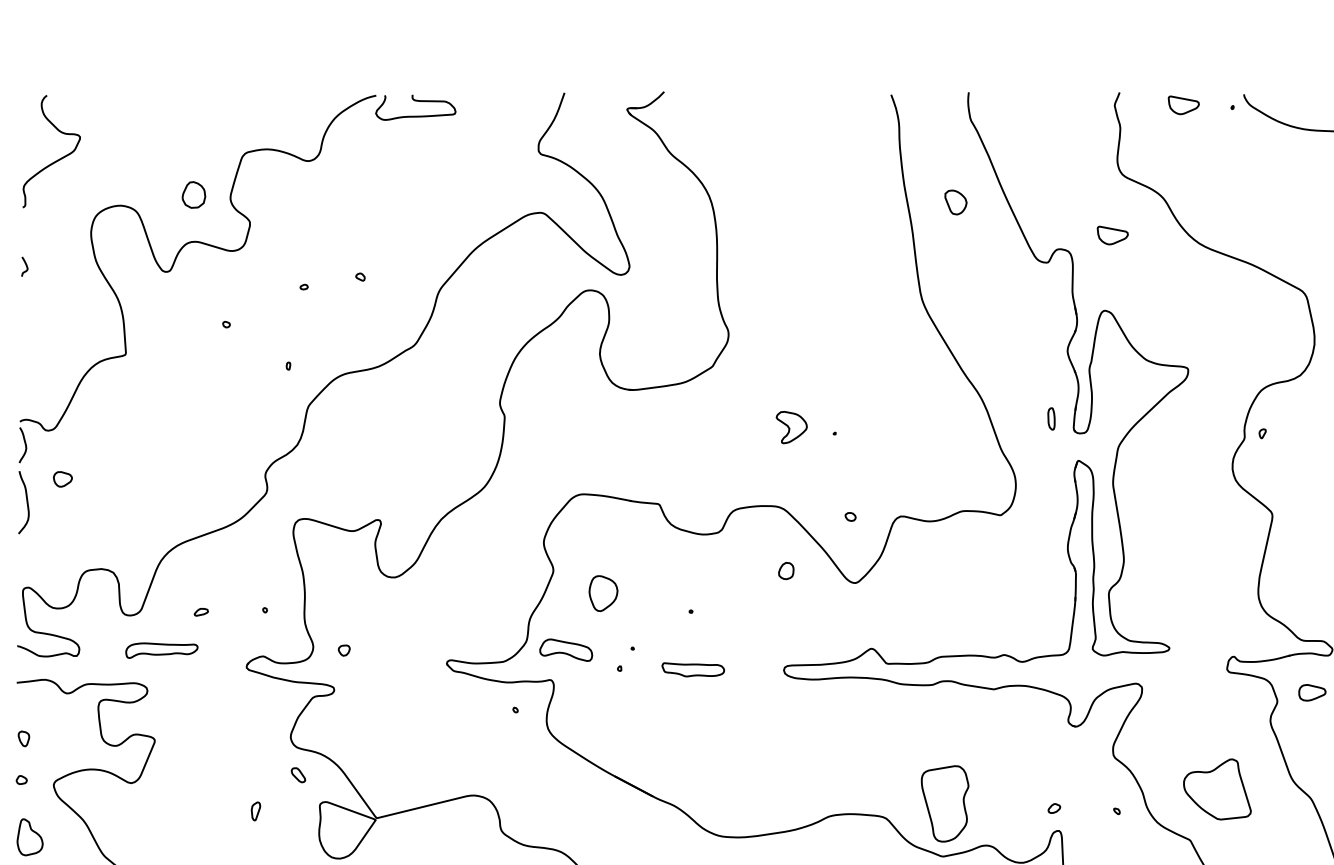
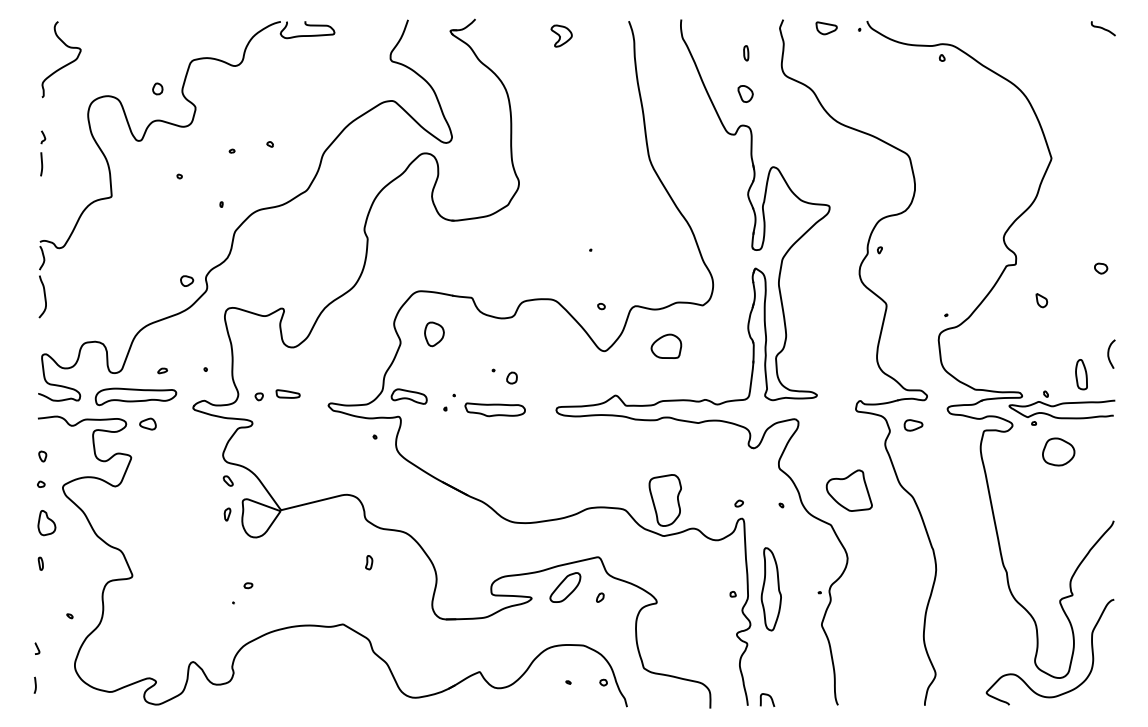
part: (193, 194) -> (157, 88), size x0.62
part: (955, 201) -> (745, 93), moved
part: (1112, 235) -> (778, 116), removed
line: (22, 306) -> (41, 164), added
part: (1051, 419) -> (746, 53), moved
part: (791, 426) -> (561, 35), moved
part: (63, 478) -> (187, 280), moved
part: (785, 570) -> (511, 377), moved
part: (946, 574) -> (666, 345), added
part: (603, 593) -> (434, 334), moved
part: (386, 645) -> (287, 393), added
part: (161, 650) -> (135, 396), size x1.67
part: (692, 669) -> (494, 409), size x1.43
part: (178, 690) -> (147, 423), added
part: (255, 811) -> (227, 514), moved

